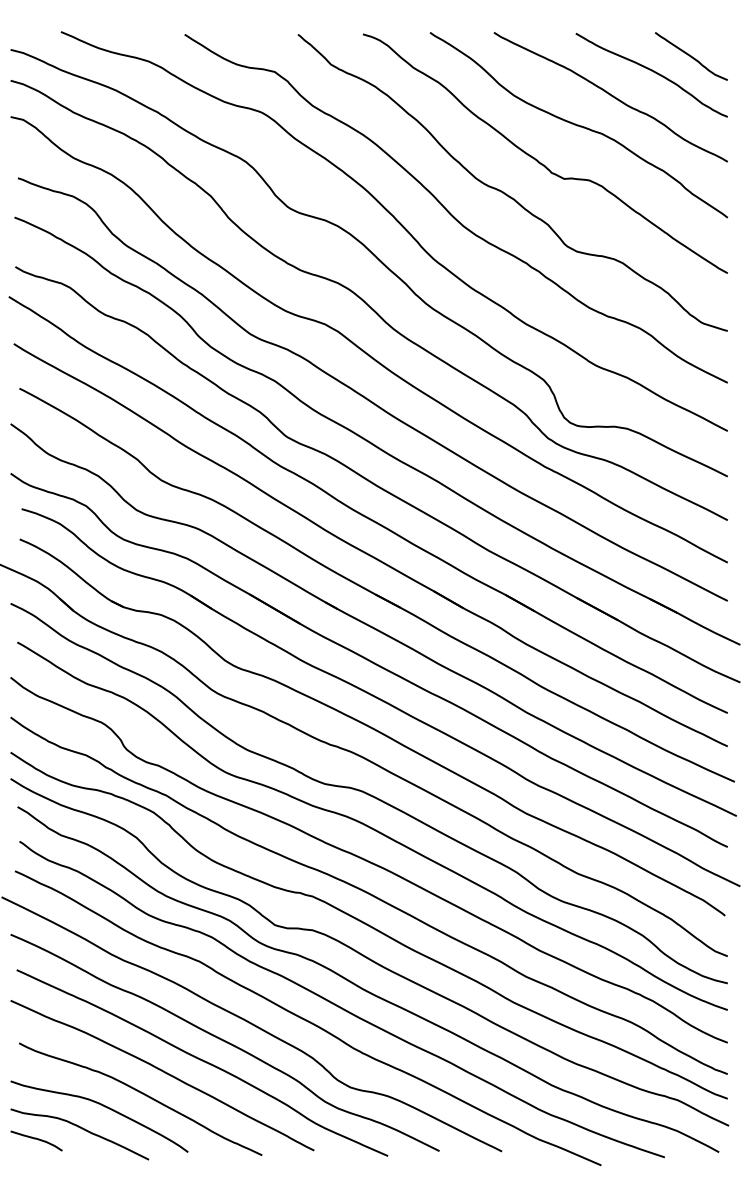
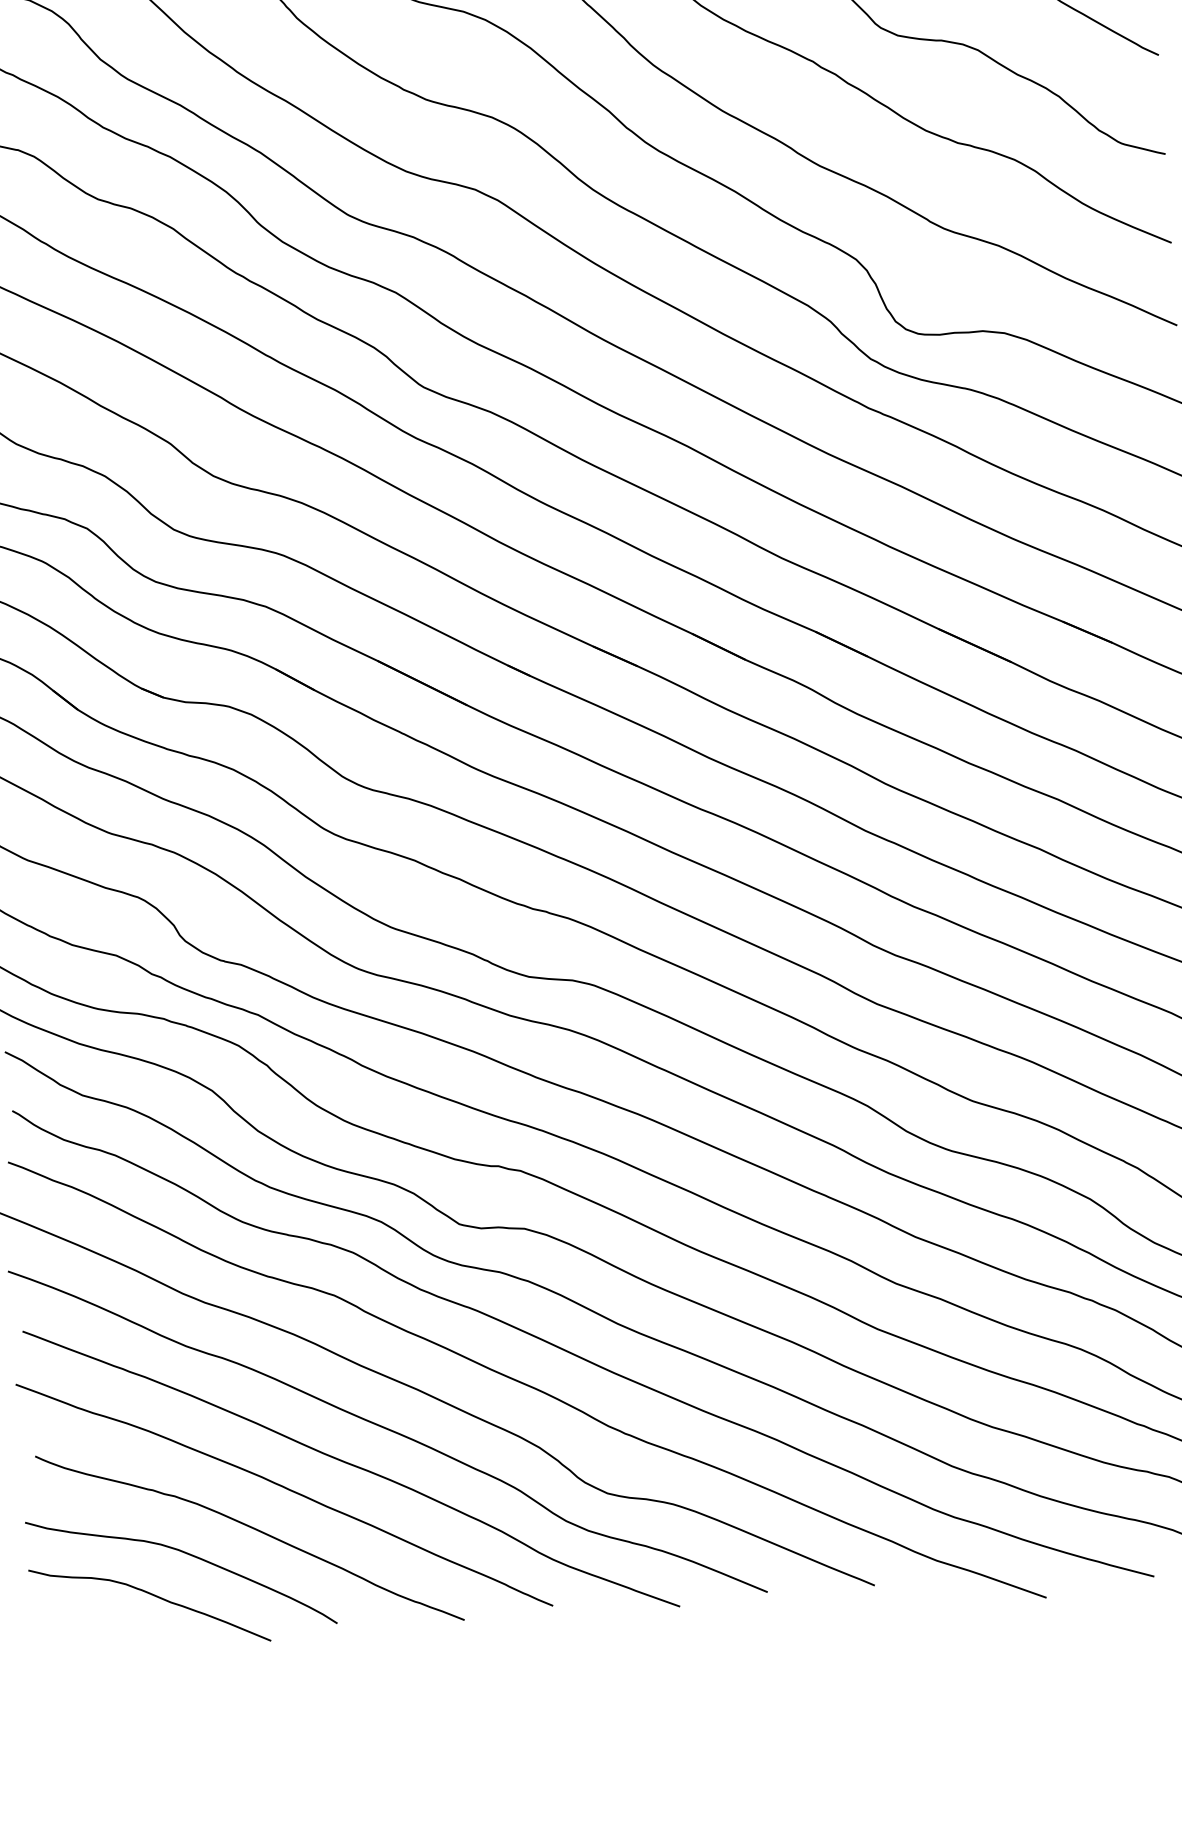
curve: (36, 1139) -> (76, 1619), removed

